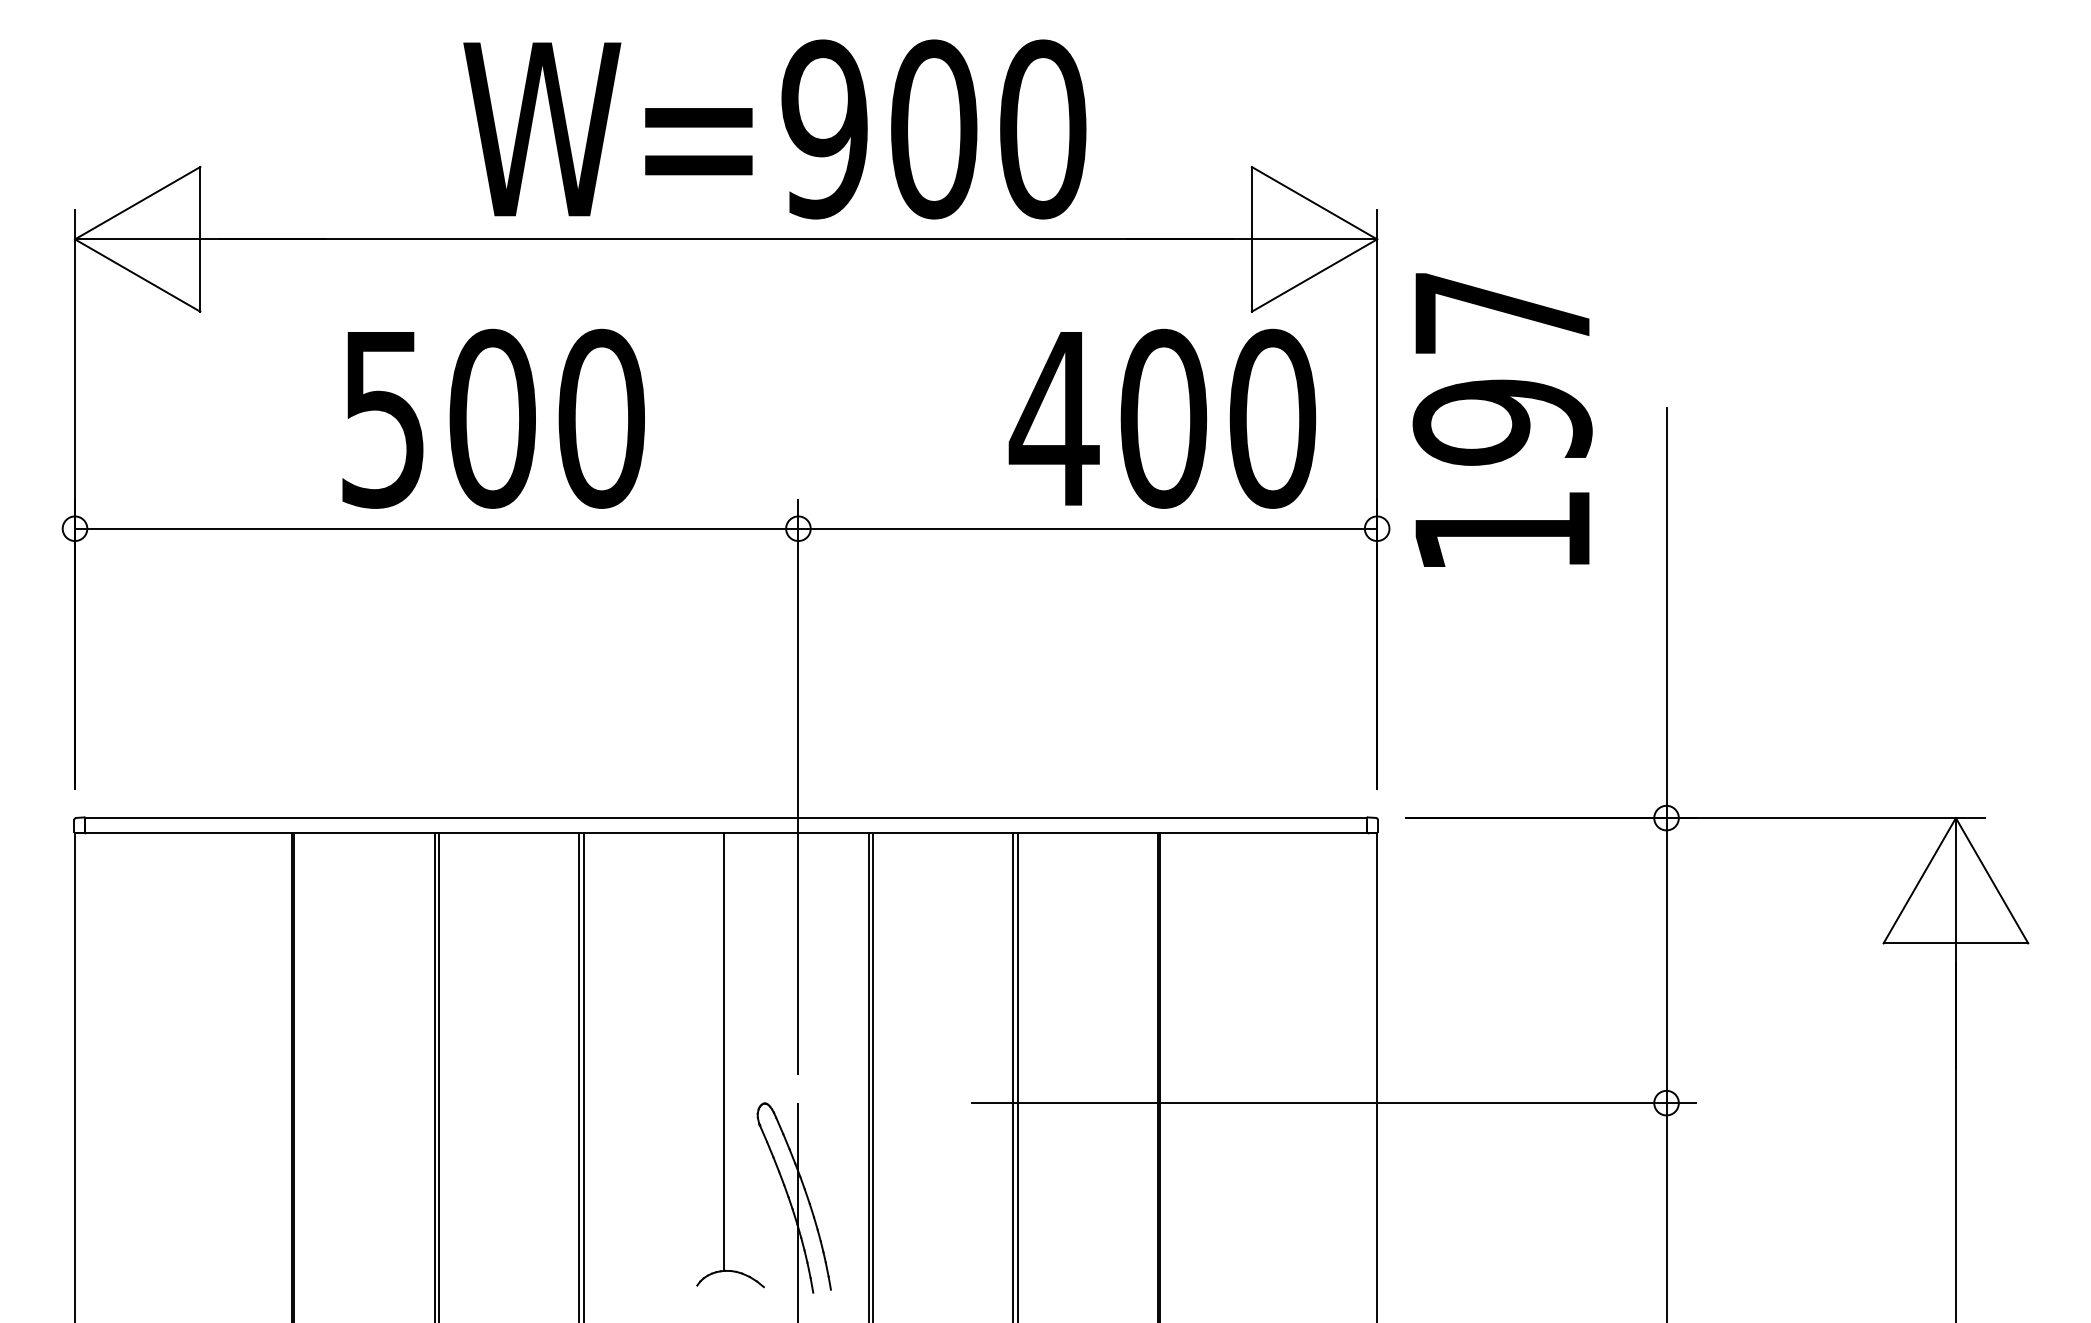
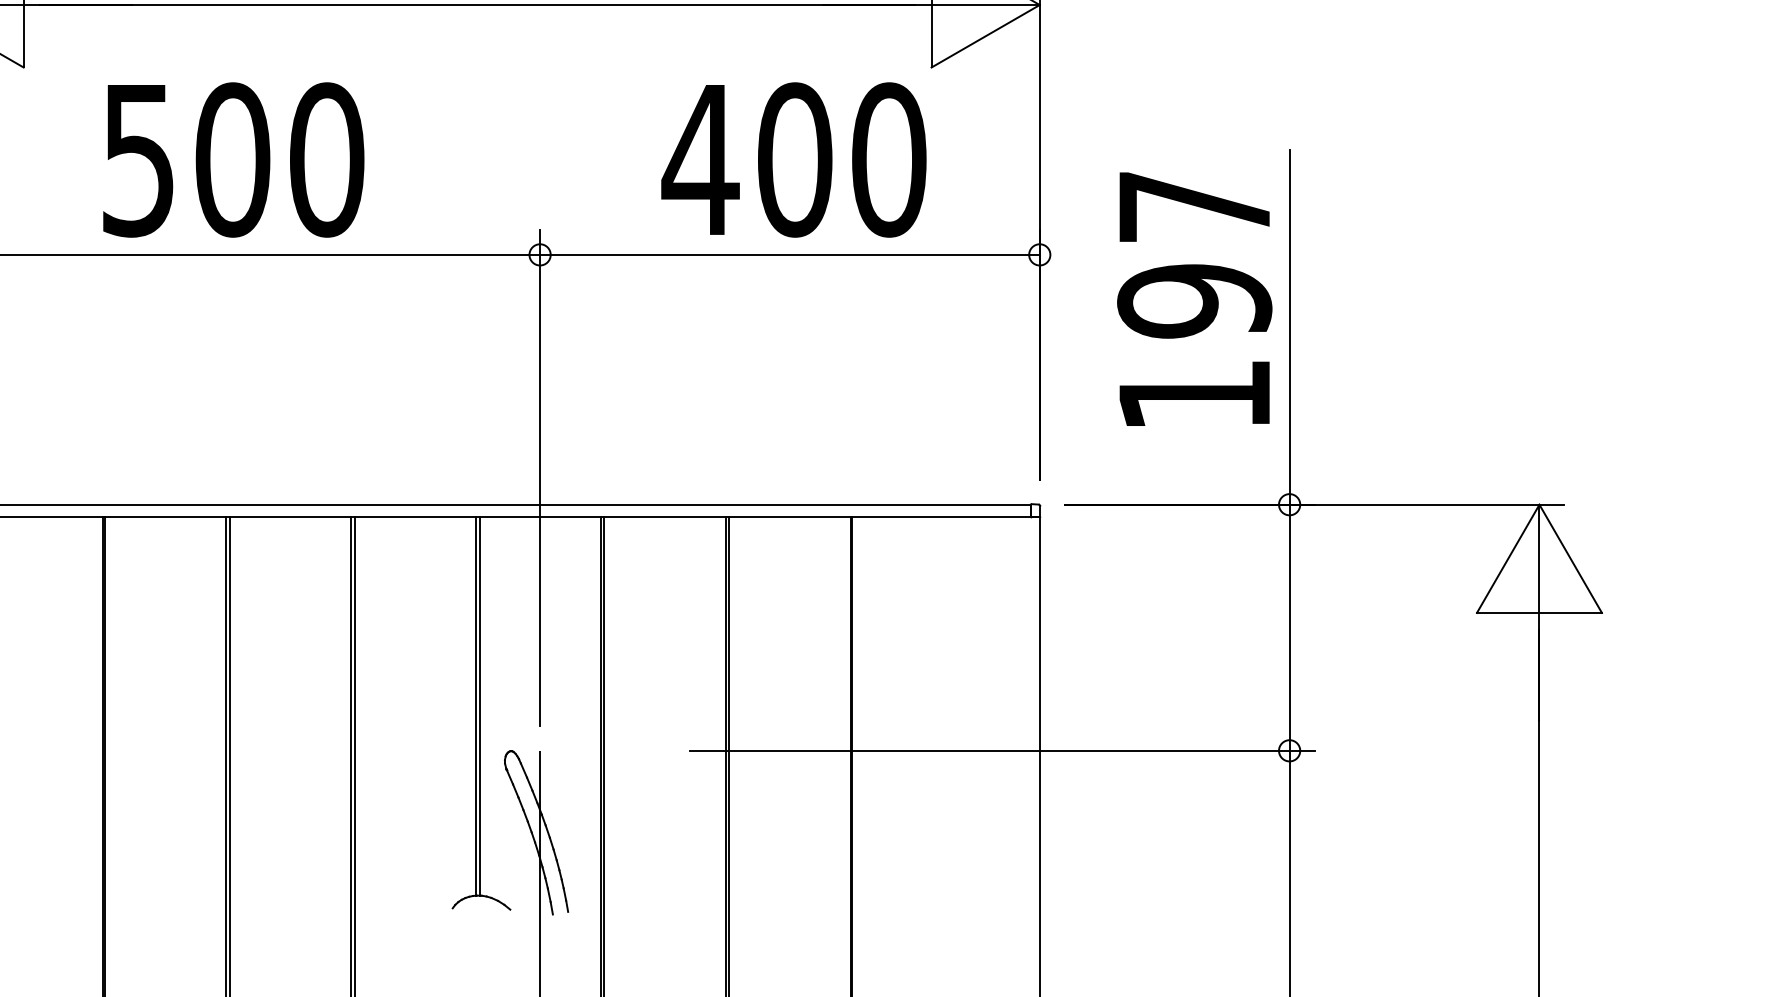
text: (493, 418) -> (233, 159), moved
text: (1162, 418) -> (793, 159), moved
text: (1502, 419) -> (1194, 298), moved
line: (728, 1051) -> (479, 706), added

